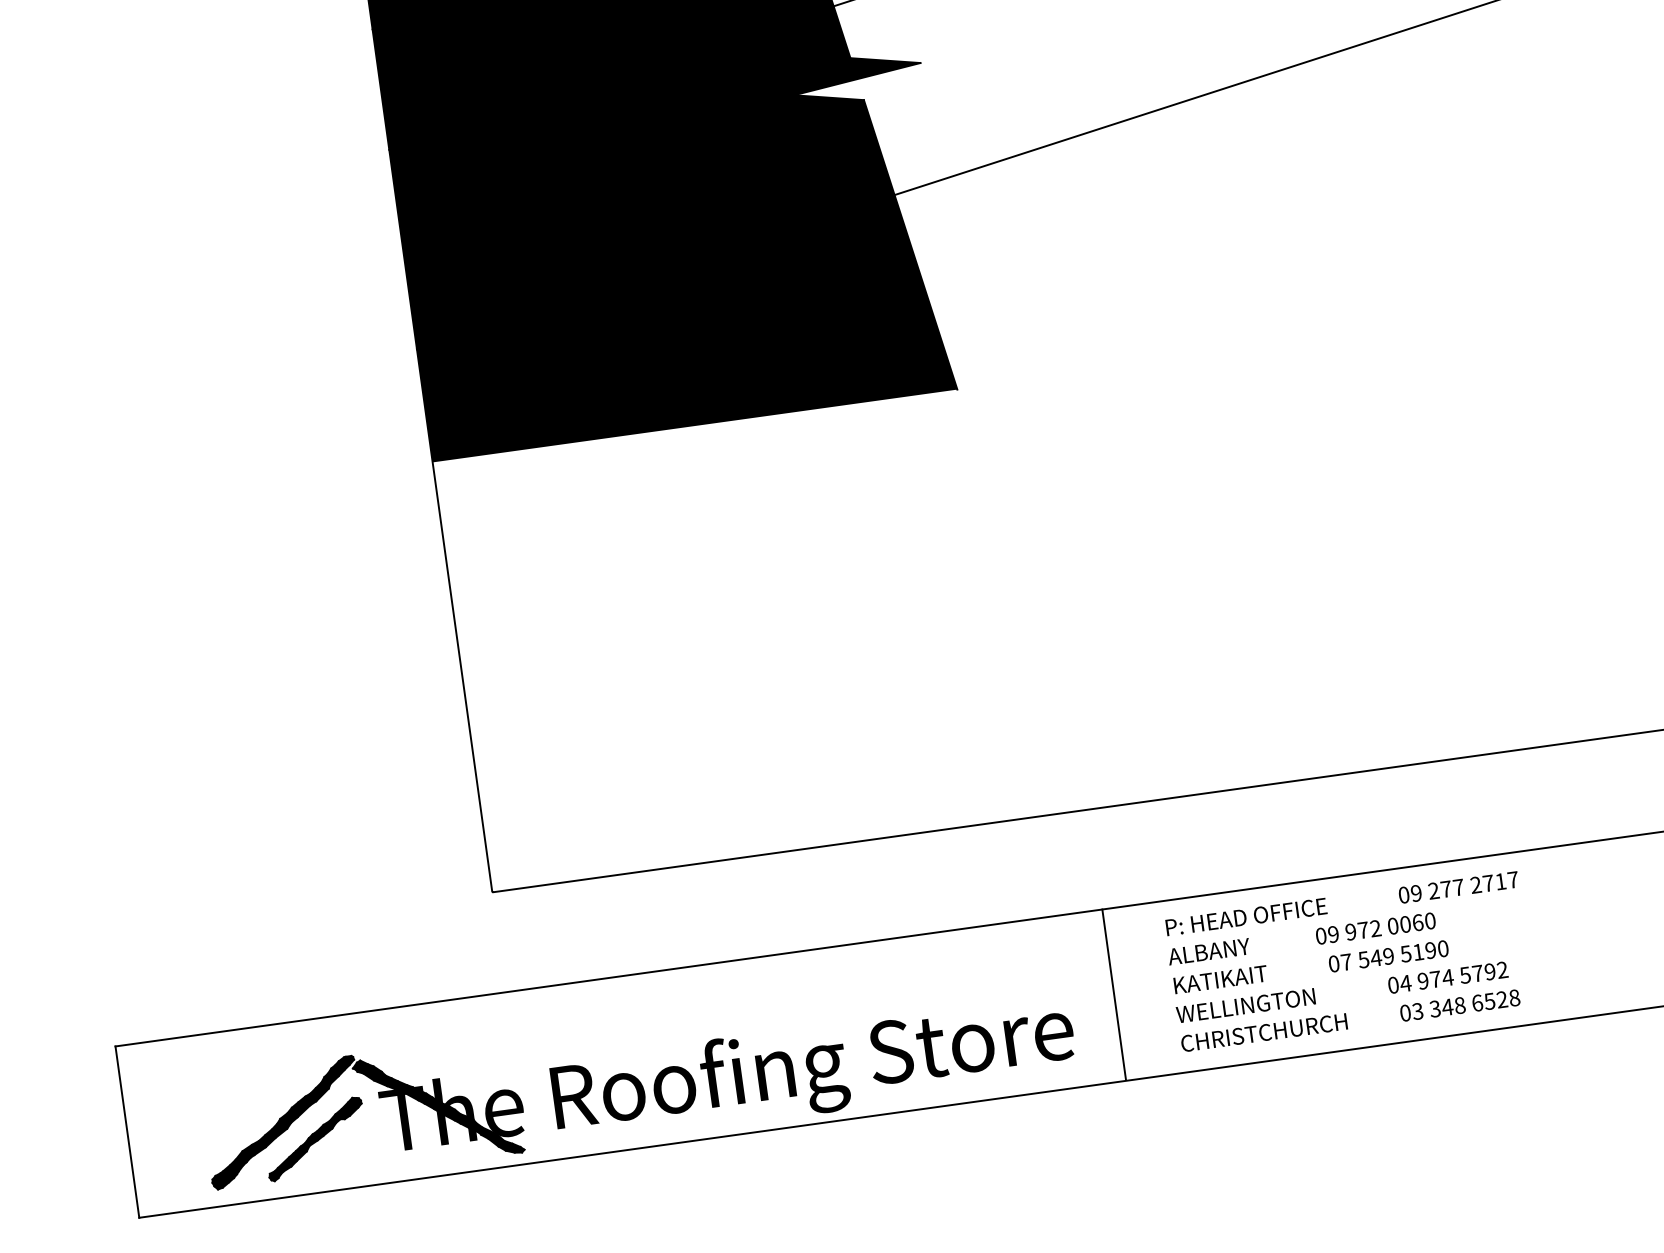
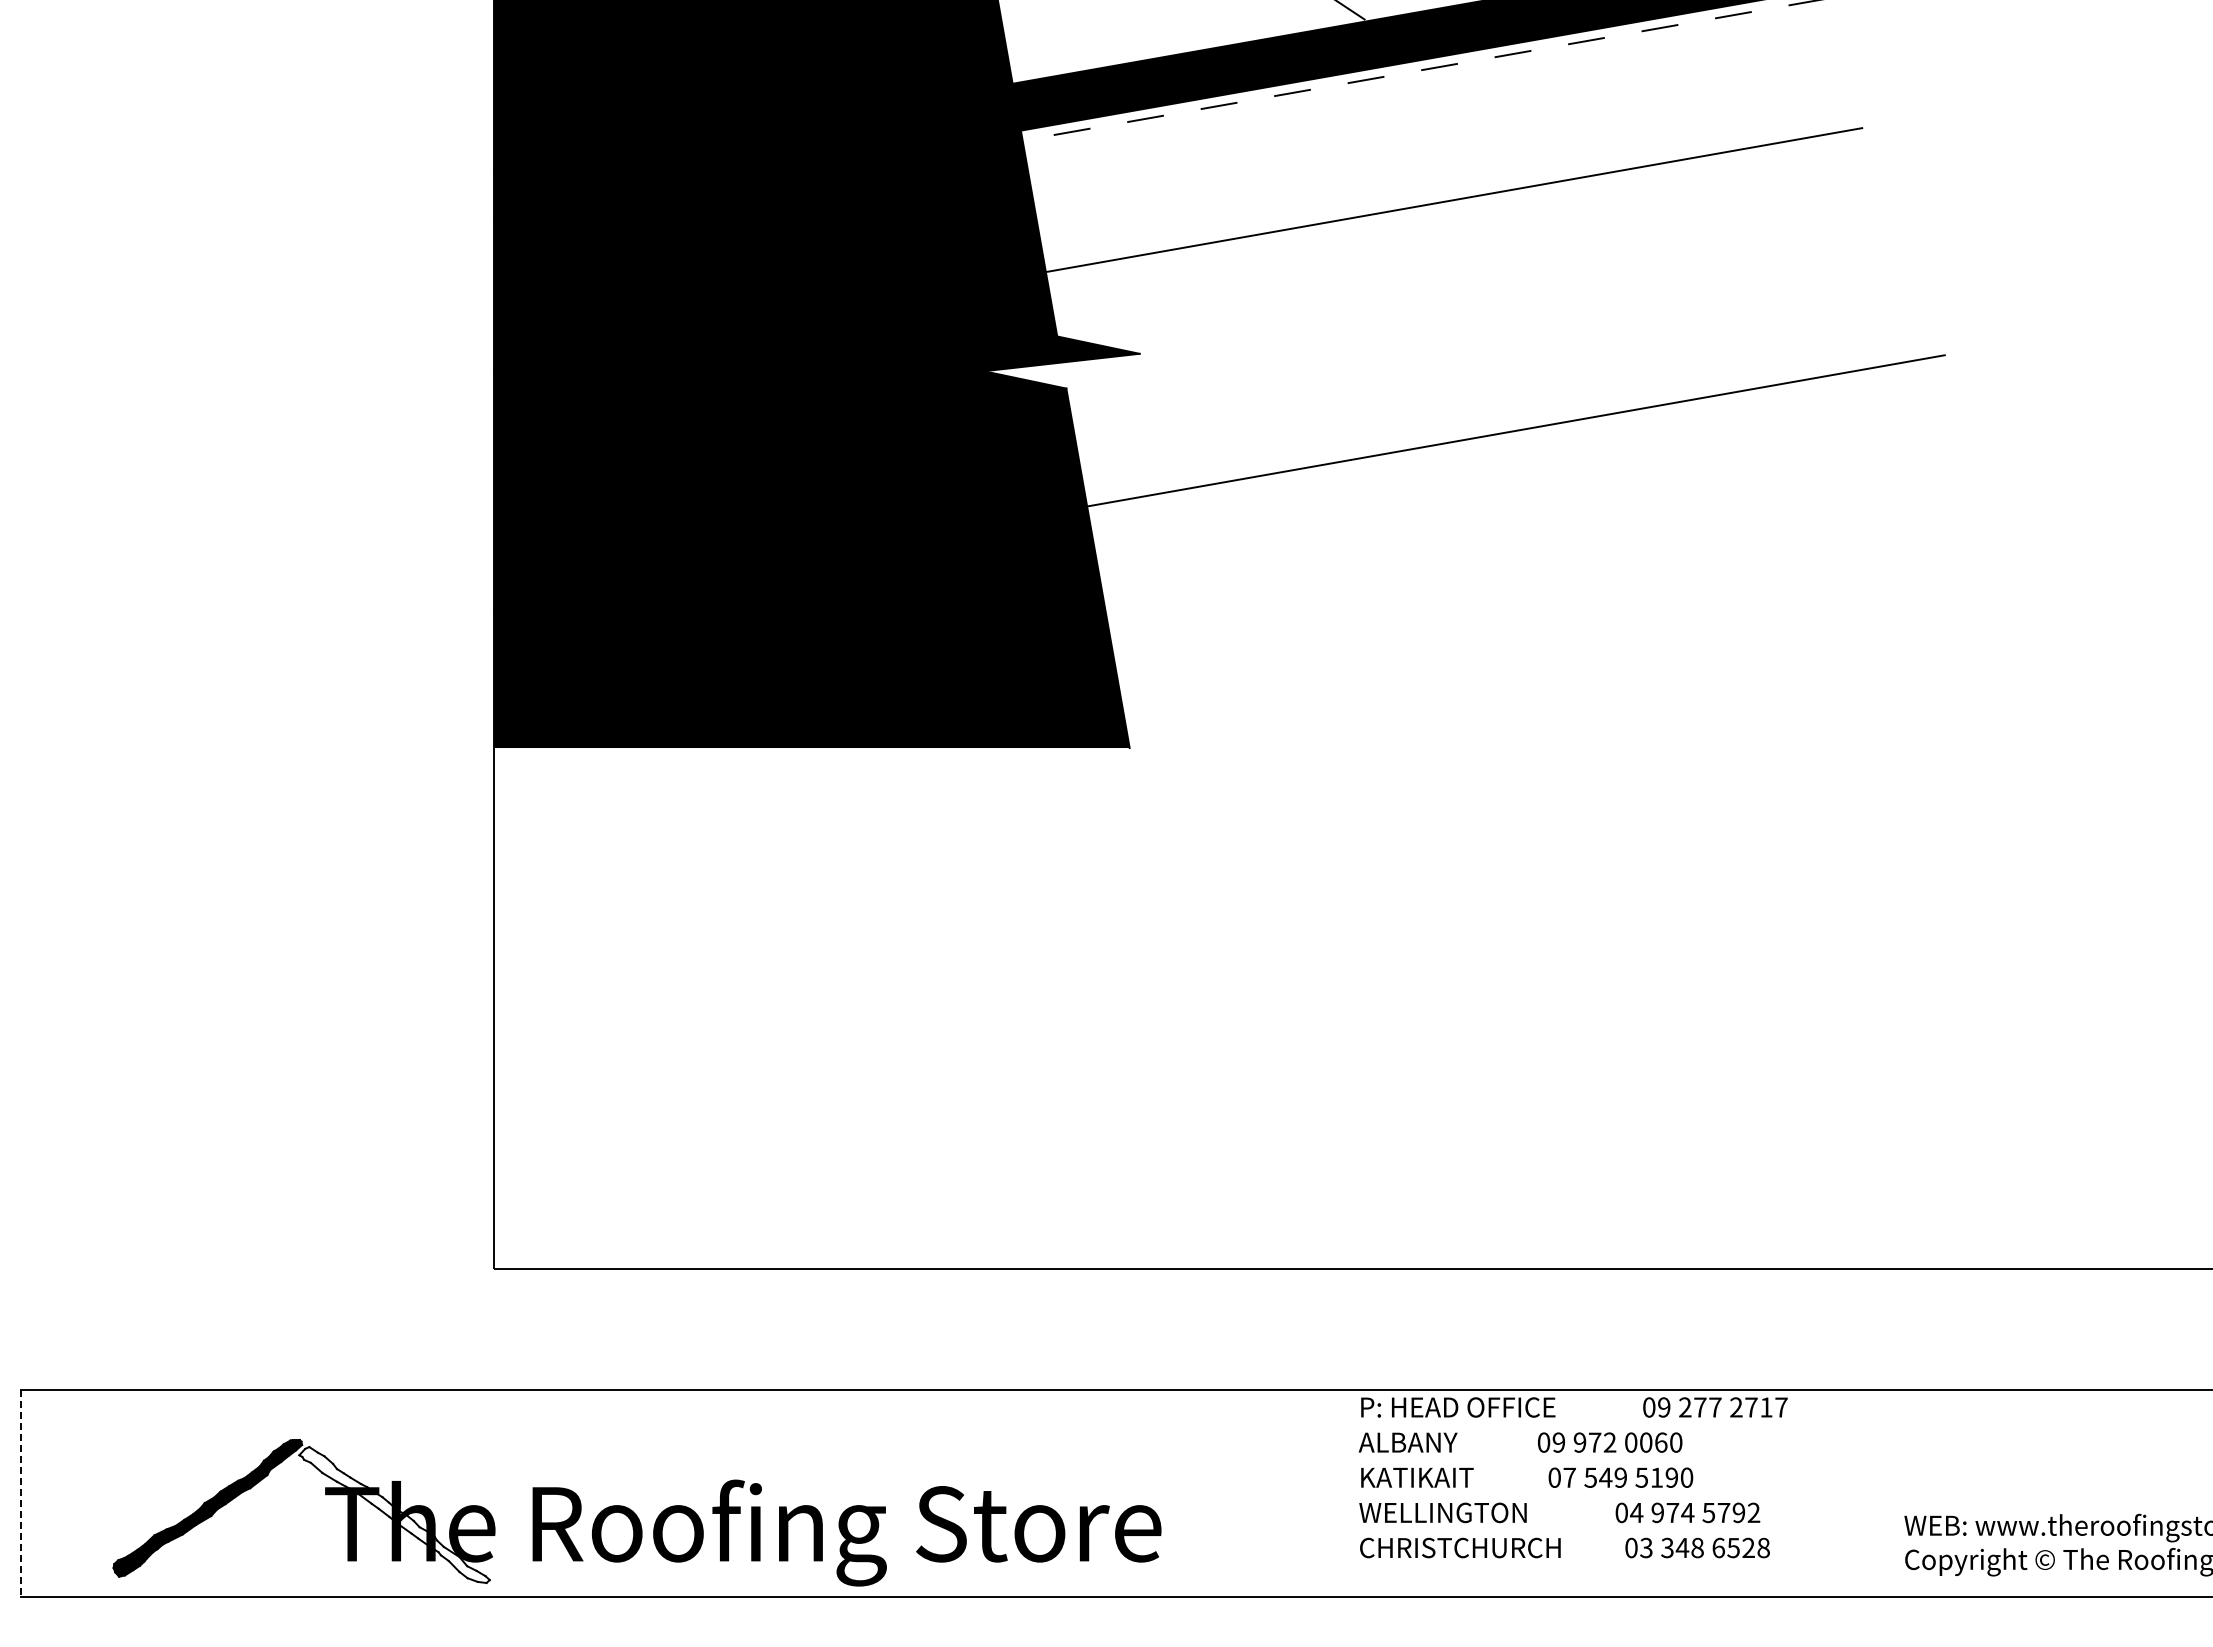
text: (1348, 961) -> (1572, 1477), moved
line: (1114, 994) -> (1216, 1492), removed
fill: (438, 1106) -> (394, 1514), removed
line: (127, 1132) -> (20, 1493), solid -> dashed
part: (314, 1139) -> (242, 1533), removed

